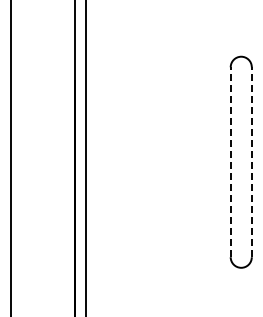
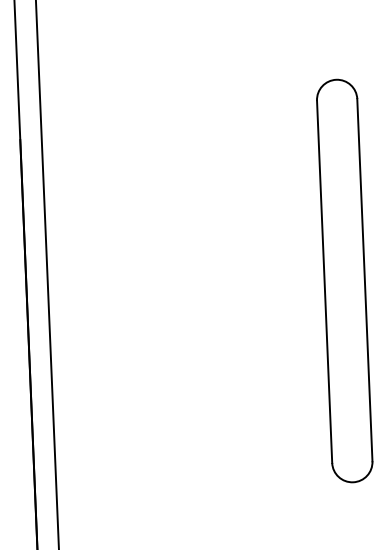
line: (230, 162) -> (324, 282), dashed -> solid
line: (251, 162) -> (364, 280), dashed -> solid

